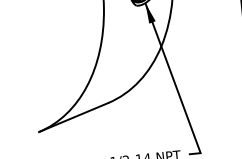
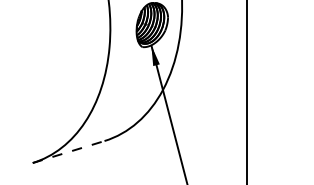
line: (73, 118) -> (68, 152), solid -> dashed

